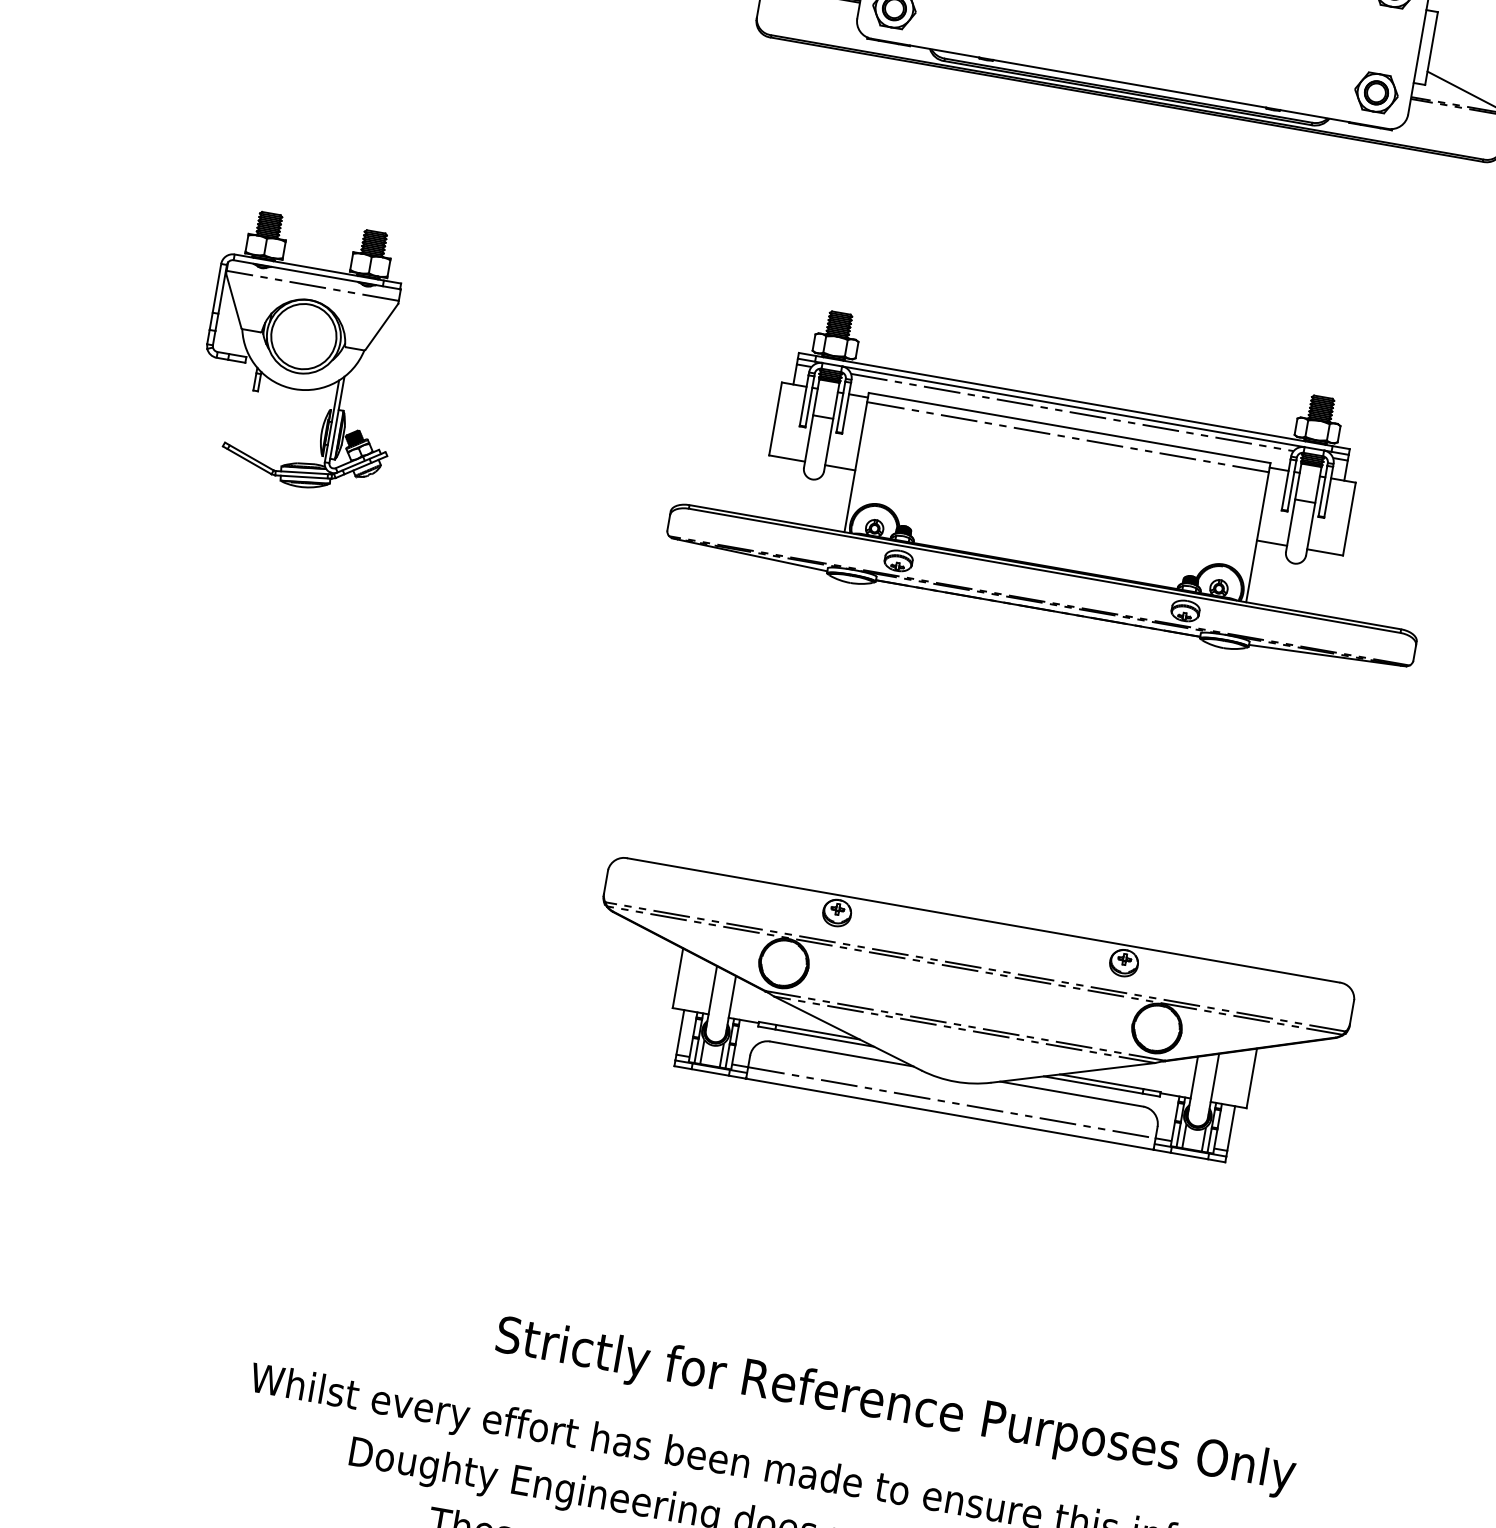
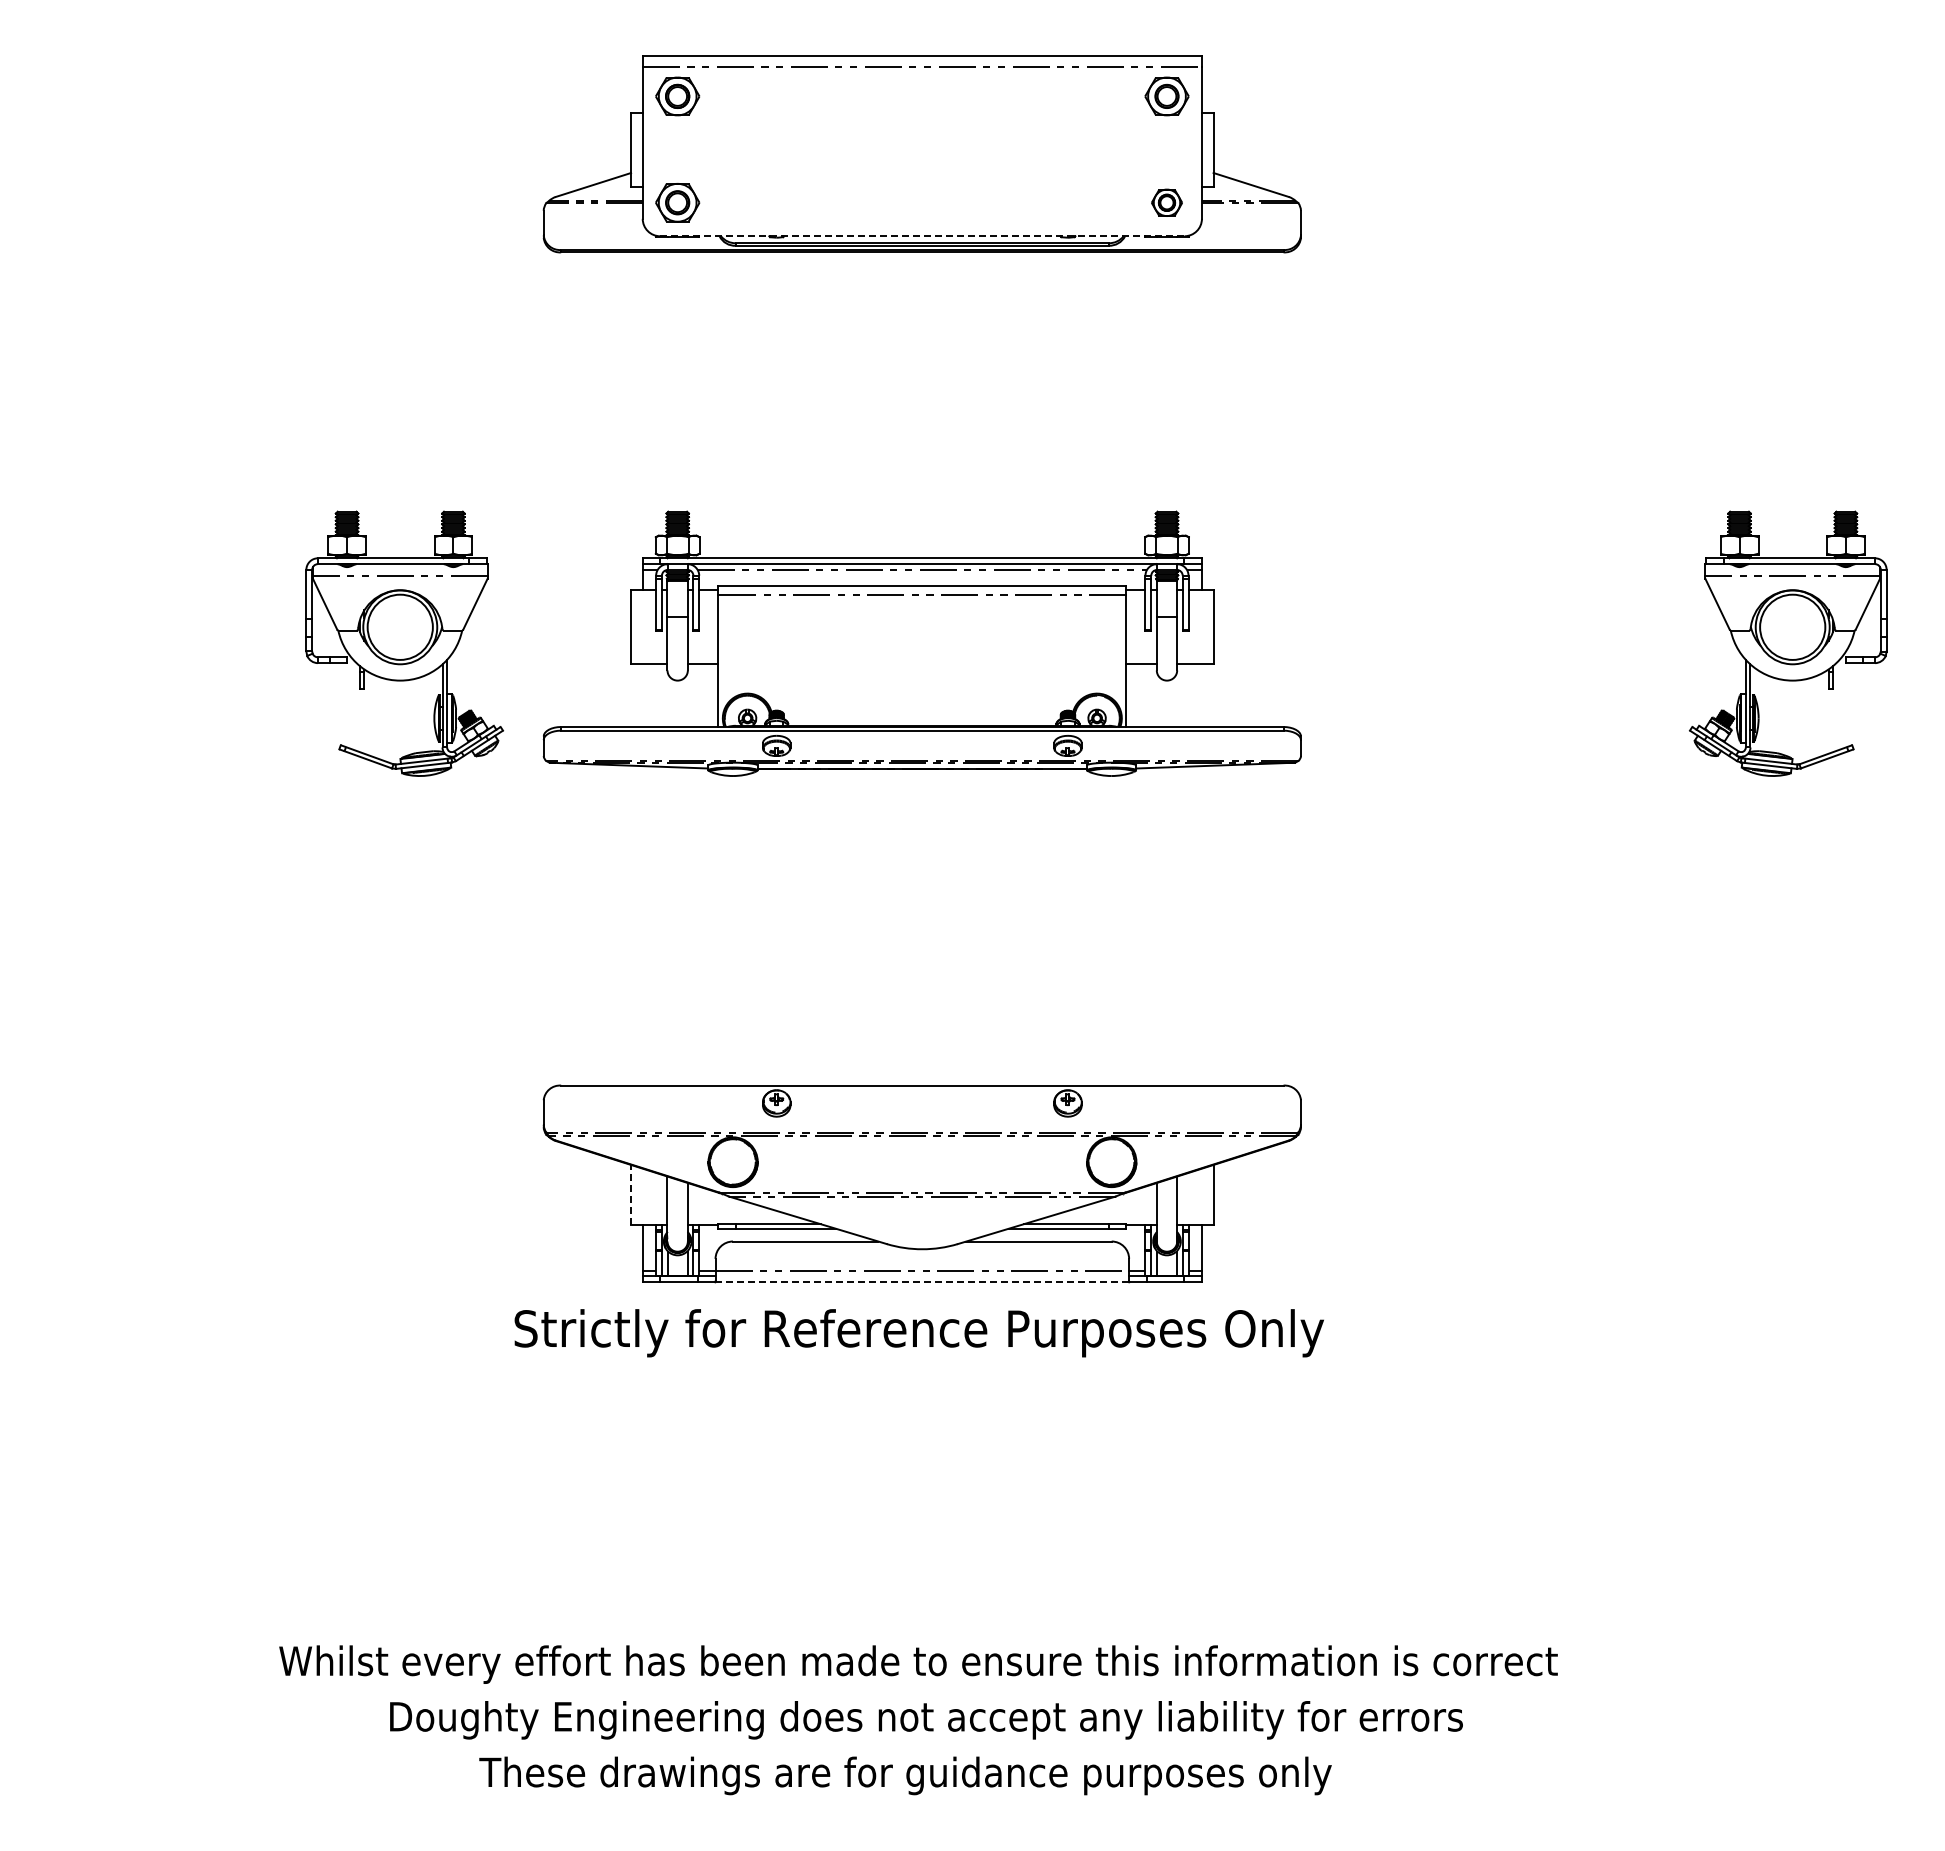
line: (1129, 84) -> (922, 236), solid -> dashed
part: (1376, 92) -> (1166, 202), size x0.7
part: (305, 353) -> (404, 643), moved
line: (678, 977) -> (631, 1194), solid -> dashed
line: (949, 1114) -> (922, 1282), solid -> dashed
text: (894, 1407) -> (918, 1333), moved

